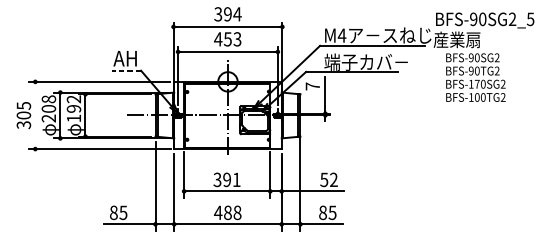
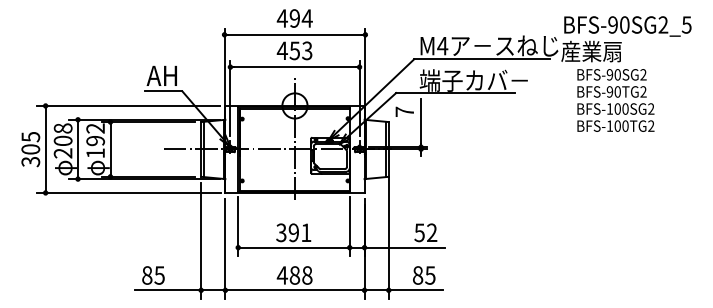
text: (217, 14) -> (281, 18), 394 -> 494
line: (126, 70) -> (163, 91), dashed -> solid
text: (477, 83) -> (617, 108), BFS-170SG2 -> BFS-100SG2
line: (35, 115) -> (45, 149), added

